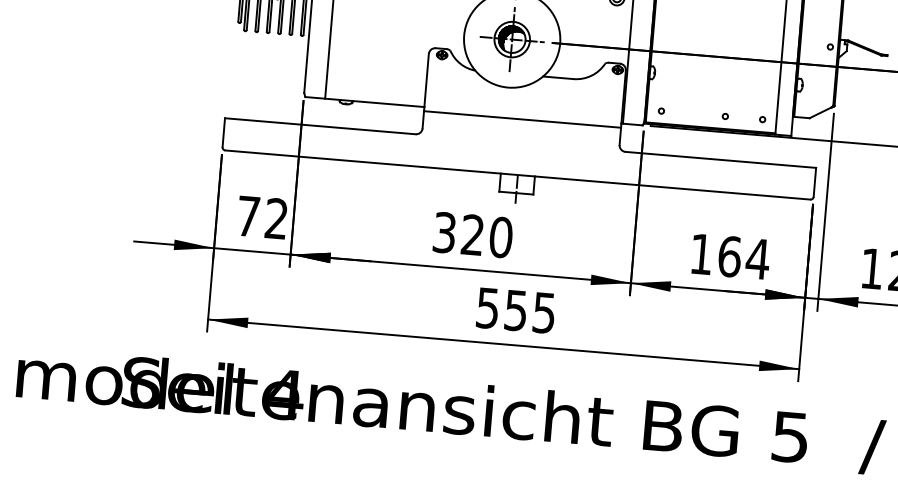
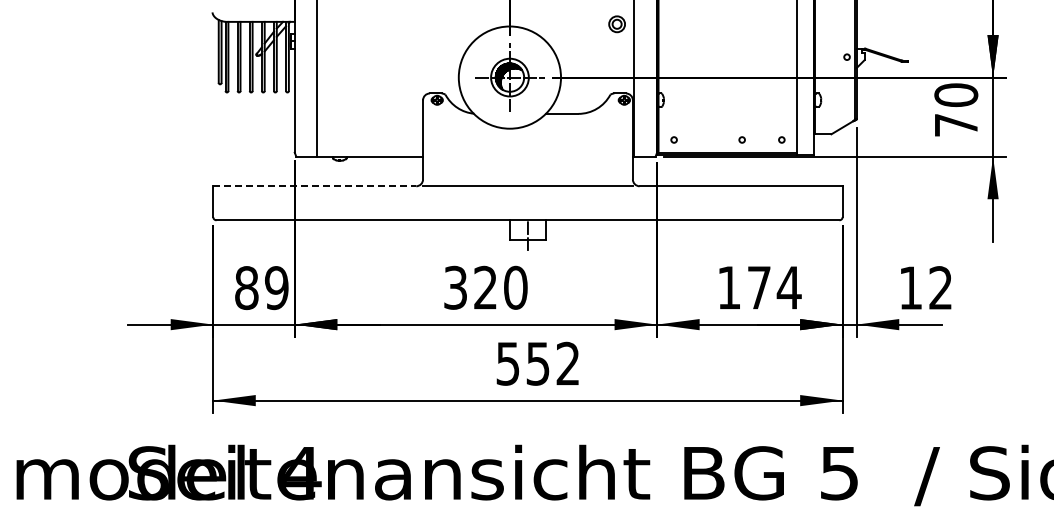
line: (522, 119) -> (527, 186), moved
line: (320, 126) -> (314, 186), solid -> dashed
text: (262, 218) -> (261, 288), 72 -> 89
text: (730, 256) -> (759, 287), 164 -> 174
text: (543, 312) -> (567, 363), 555 -> 552

